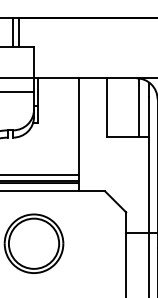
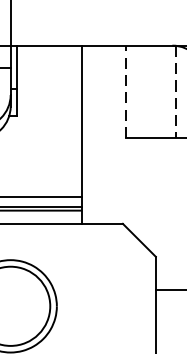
line: (107, 107) -> (126, 91), solid -> dashed
line: (138, 108) -> (175, 93), solid -> dashed

